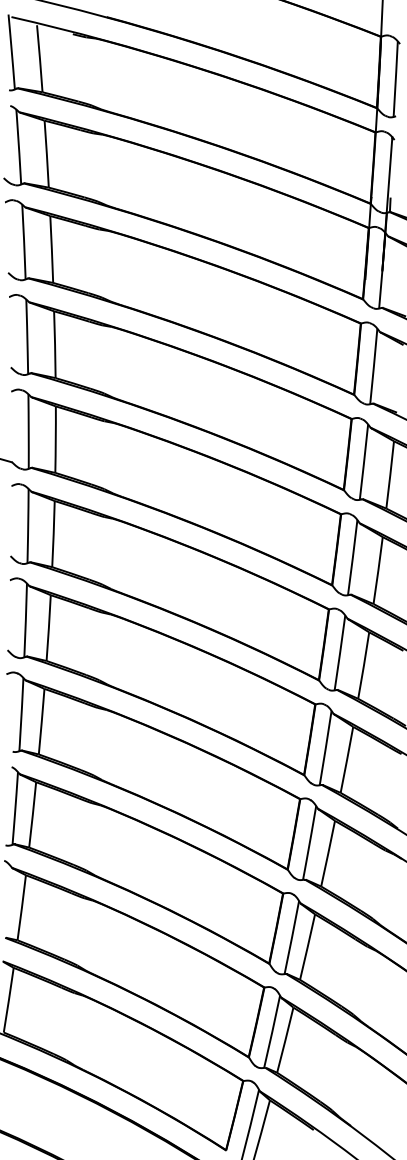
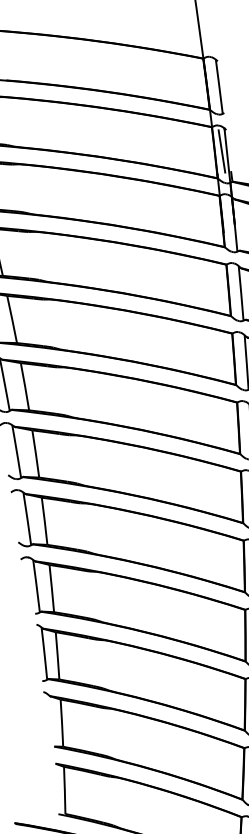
line: (382, 167) -> (221, 151), added

